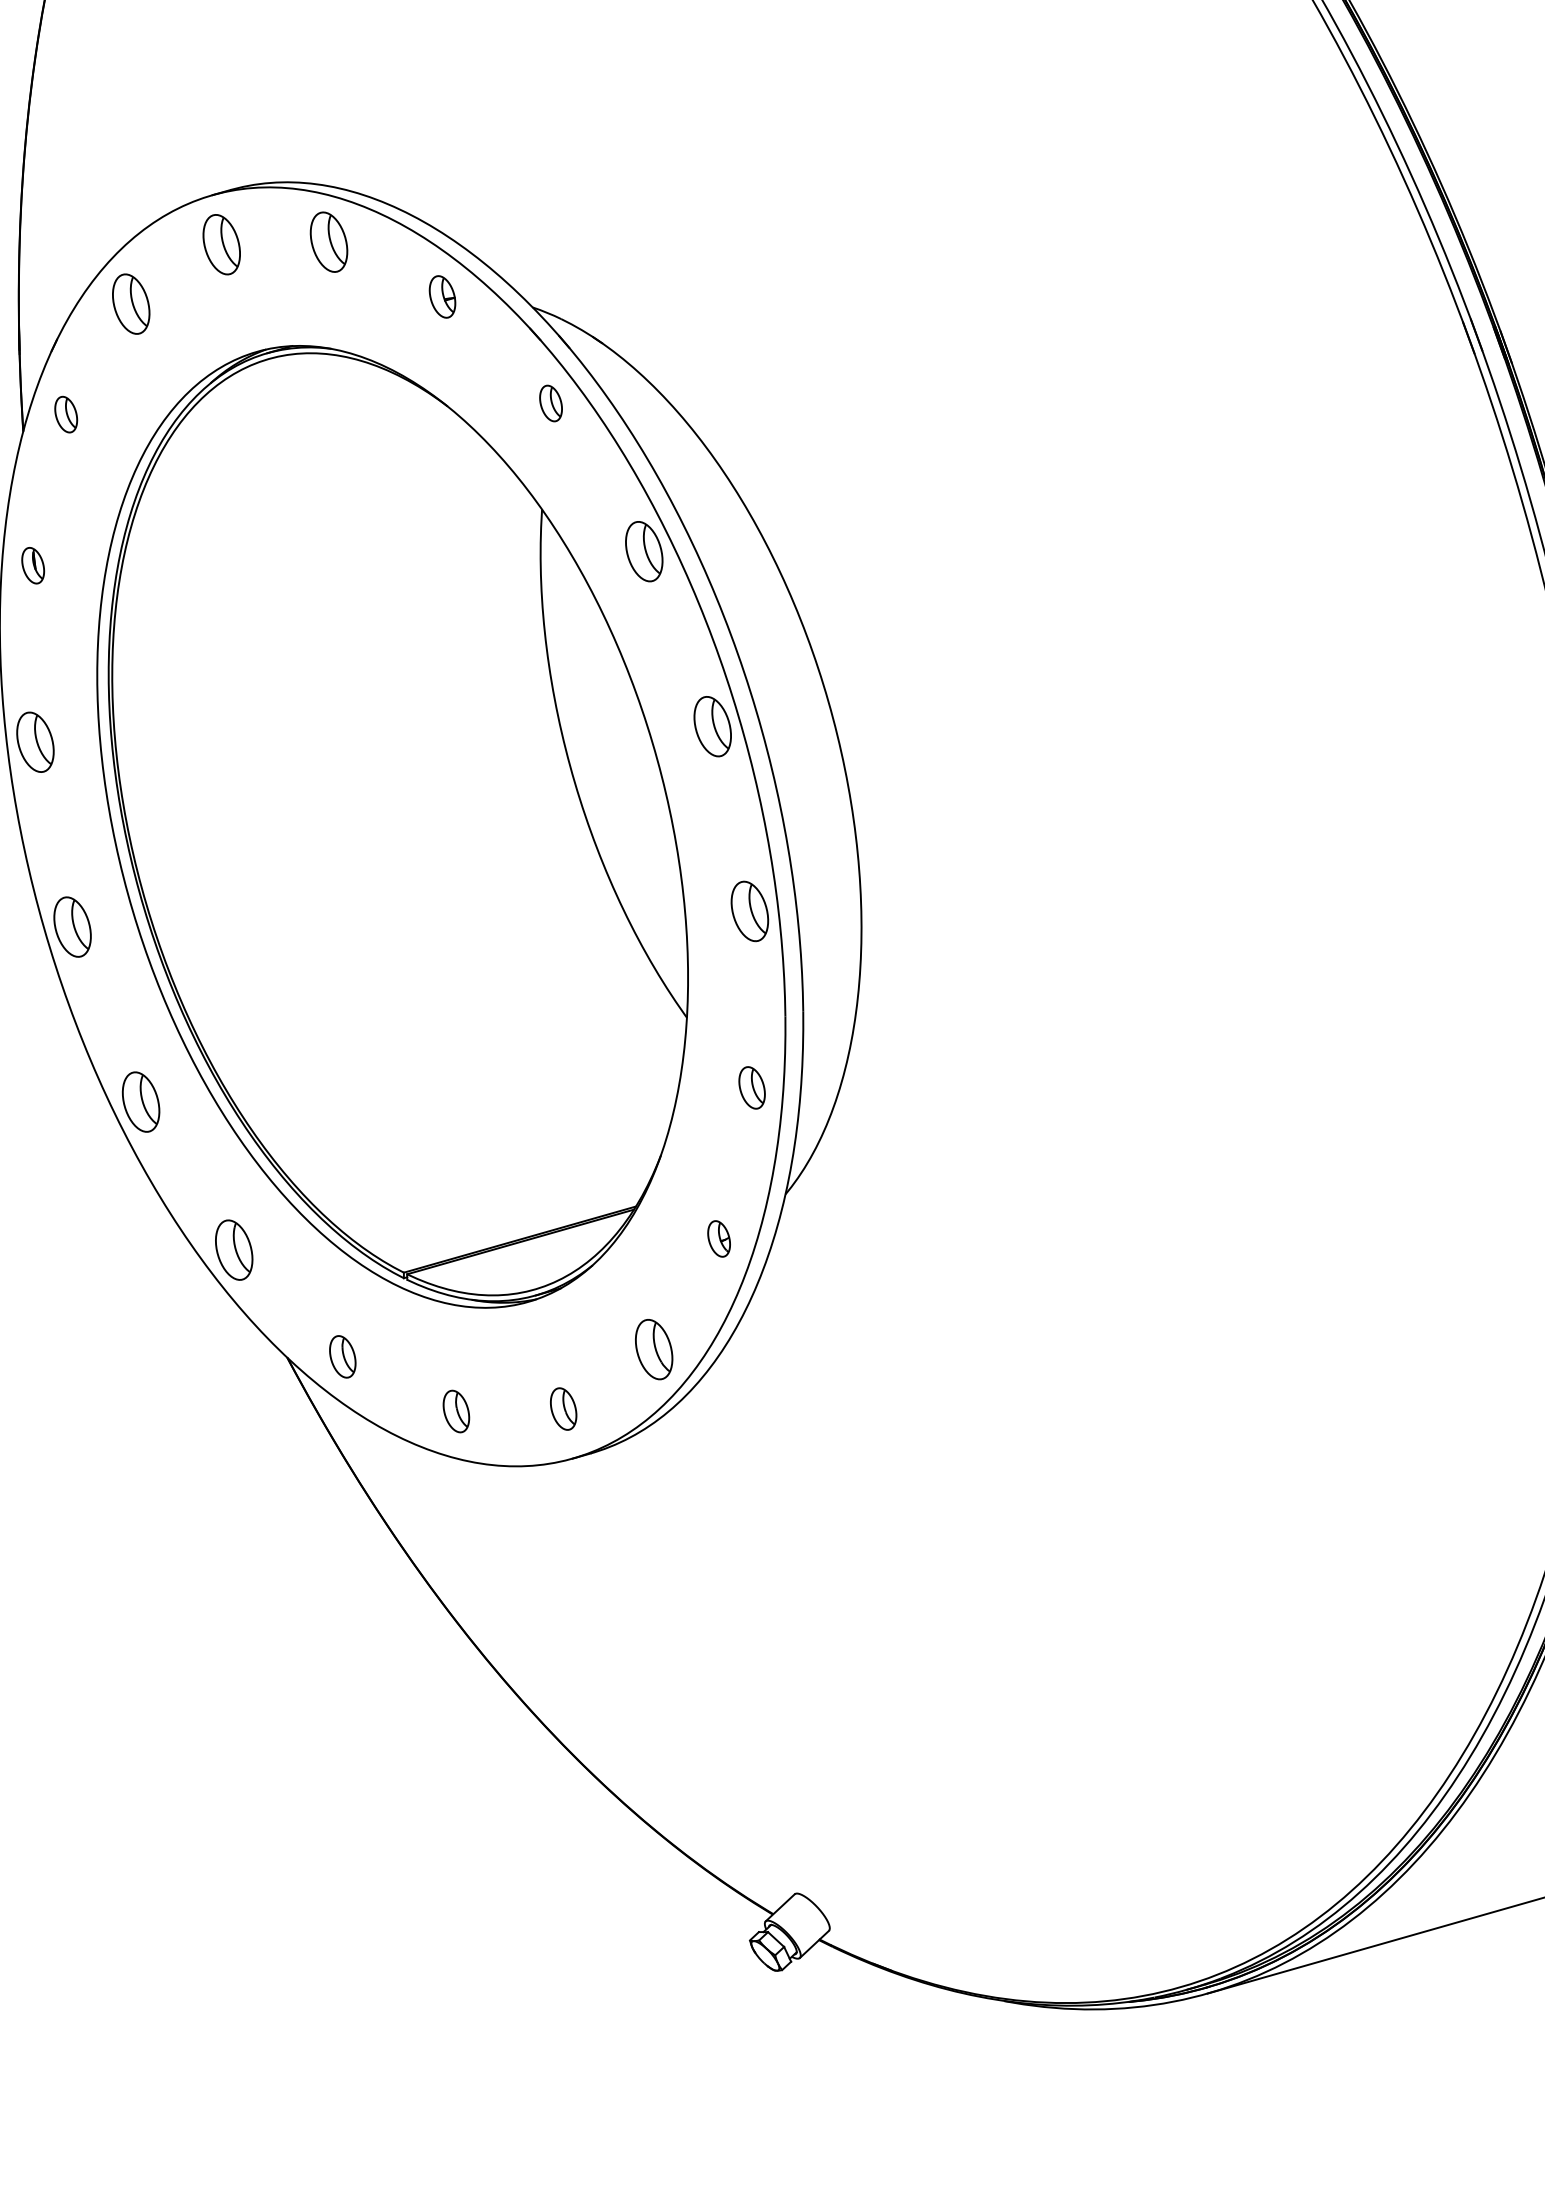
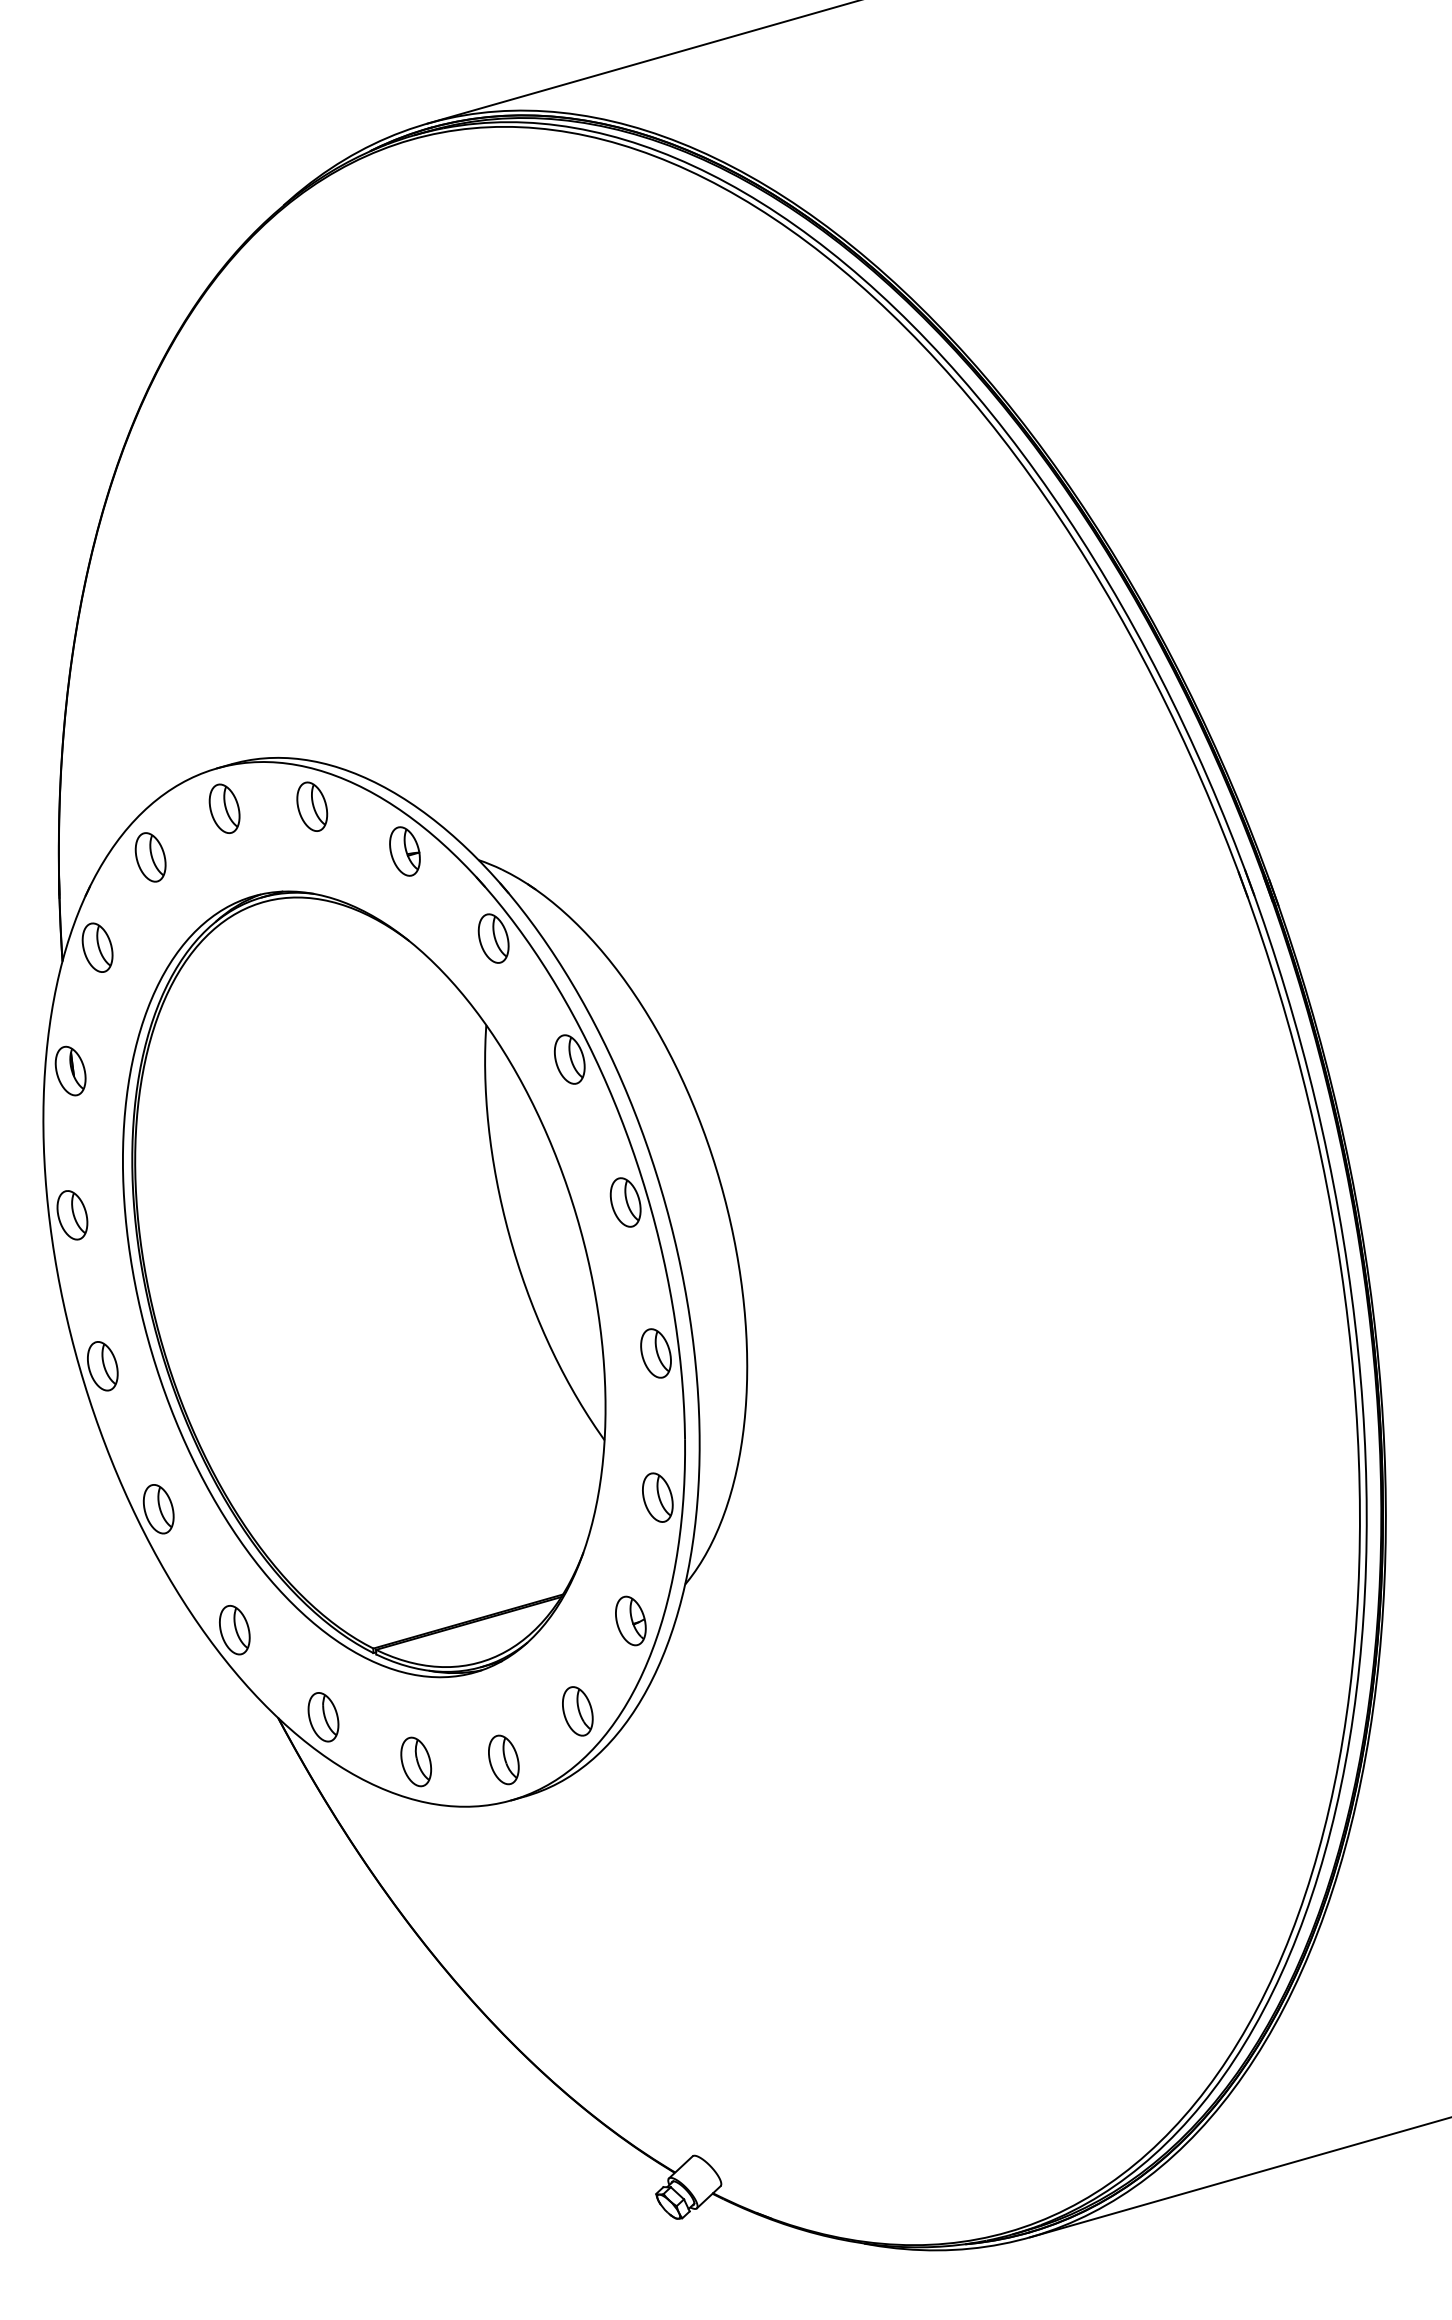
part: (441, 296) -> (404, 851), size x1.43
part: (550, 403) -> (493, 938), size x1.67
part: (66, 414) -> (97, 947), size x1.67
part: (33, 565) -> (70, 1070), size x1.67
part: (751, 1087) -> (657, 1497), size x1.43
part: (718, 1238) -> (630, 1620), size x1.67
part: (342, 1357) -> (323, 1717), size x1.43
part: (563, 1408) -> (503, 1759), size x1.43
part: (456, 1410) -> (416, 1761), size x1.43

